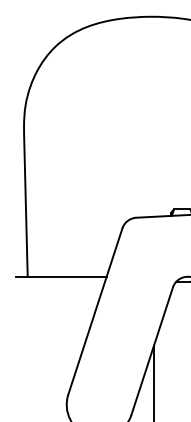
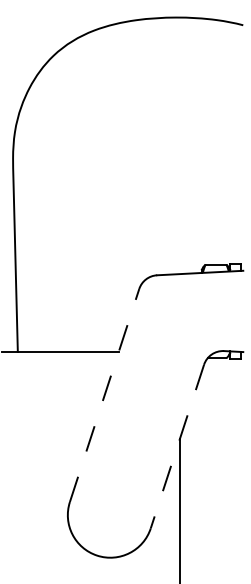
line: (95, 311) -> (104, 395), solid -> dashed
line: (152, 352) -> (177, 447), solid -> dashed

